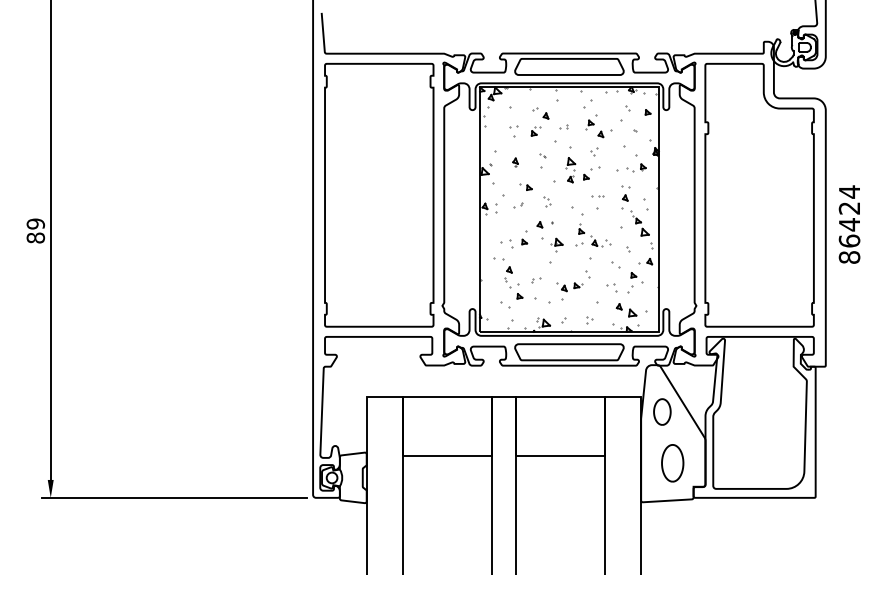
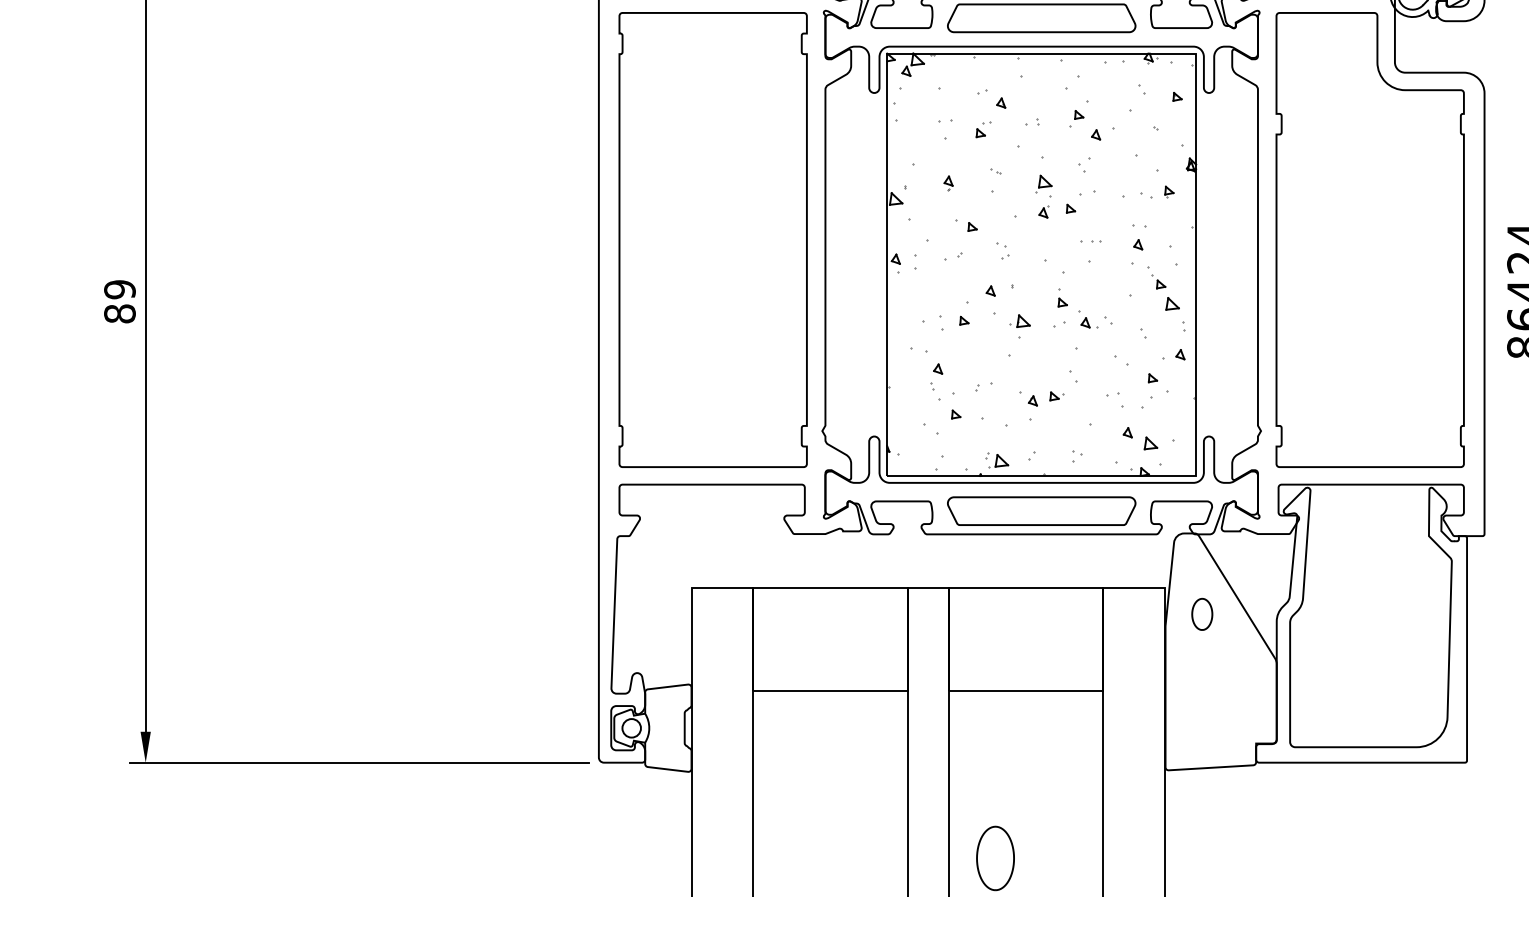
part: (662, 411) -> (1202, 613), size x0.7
part: (672, 463) -> (995, 858), moved

